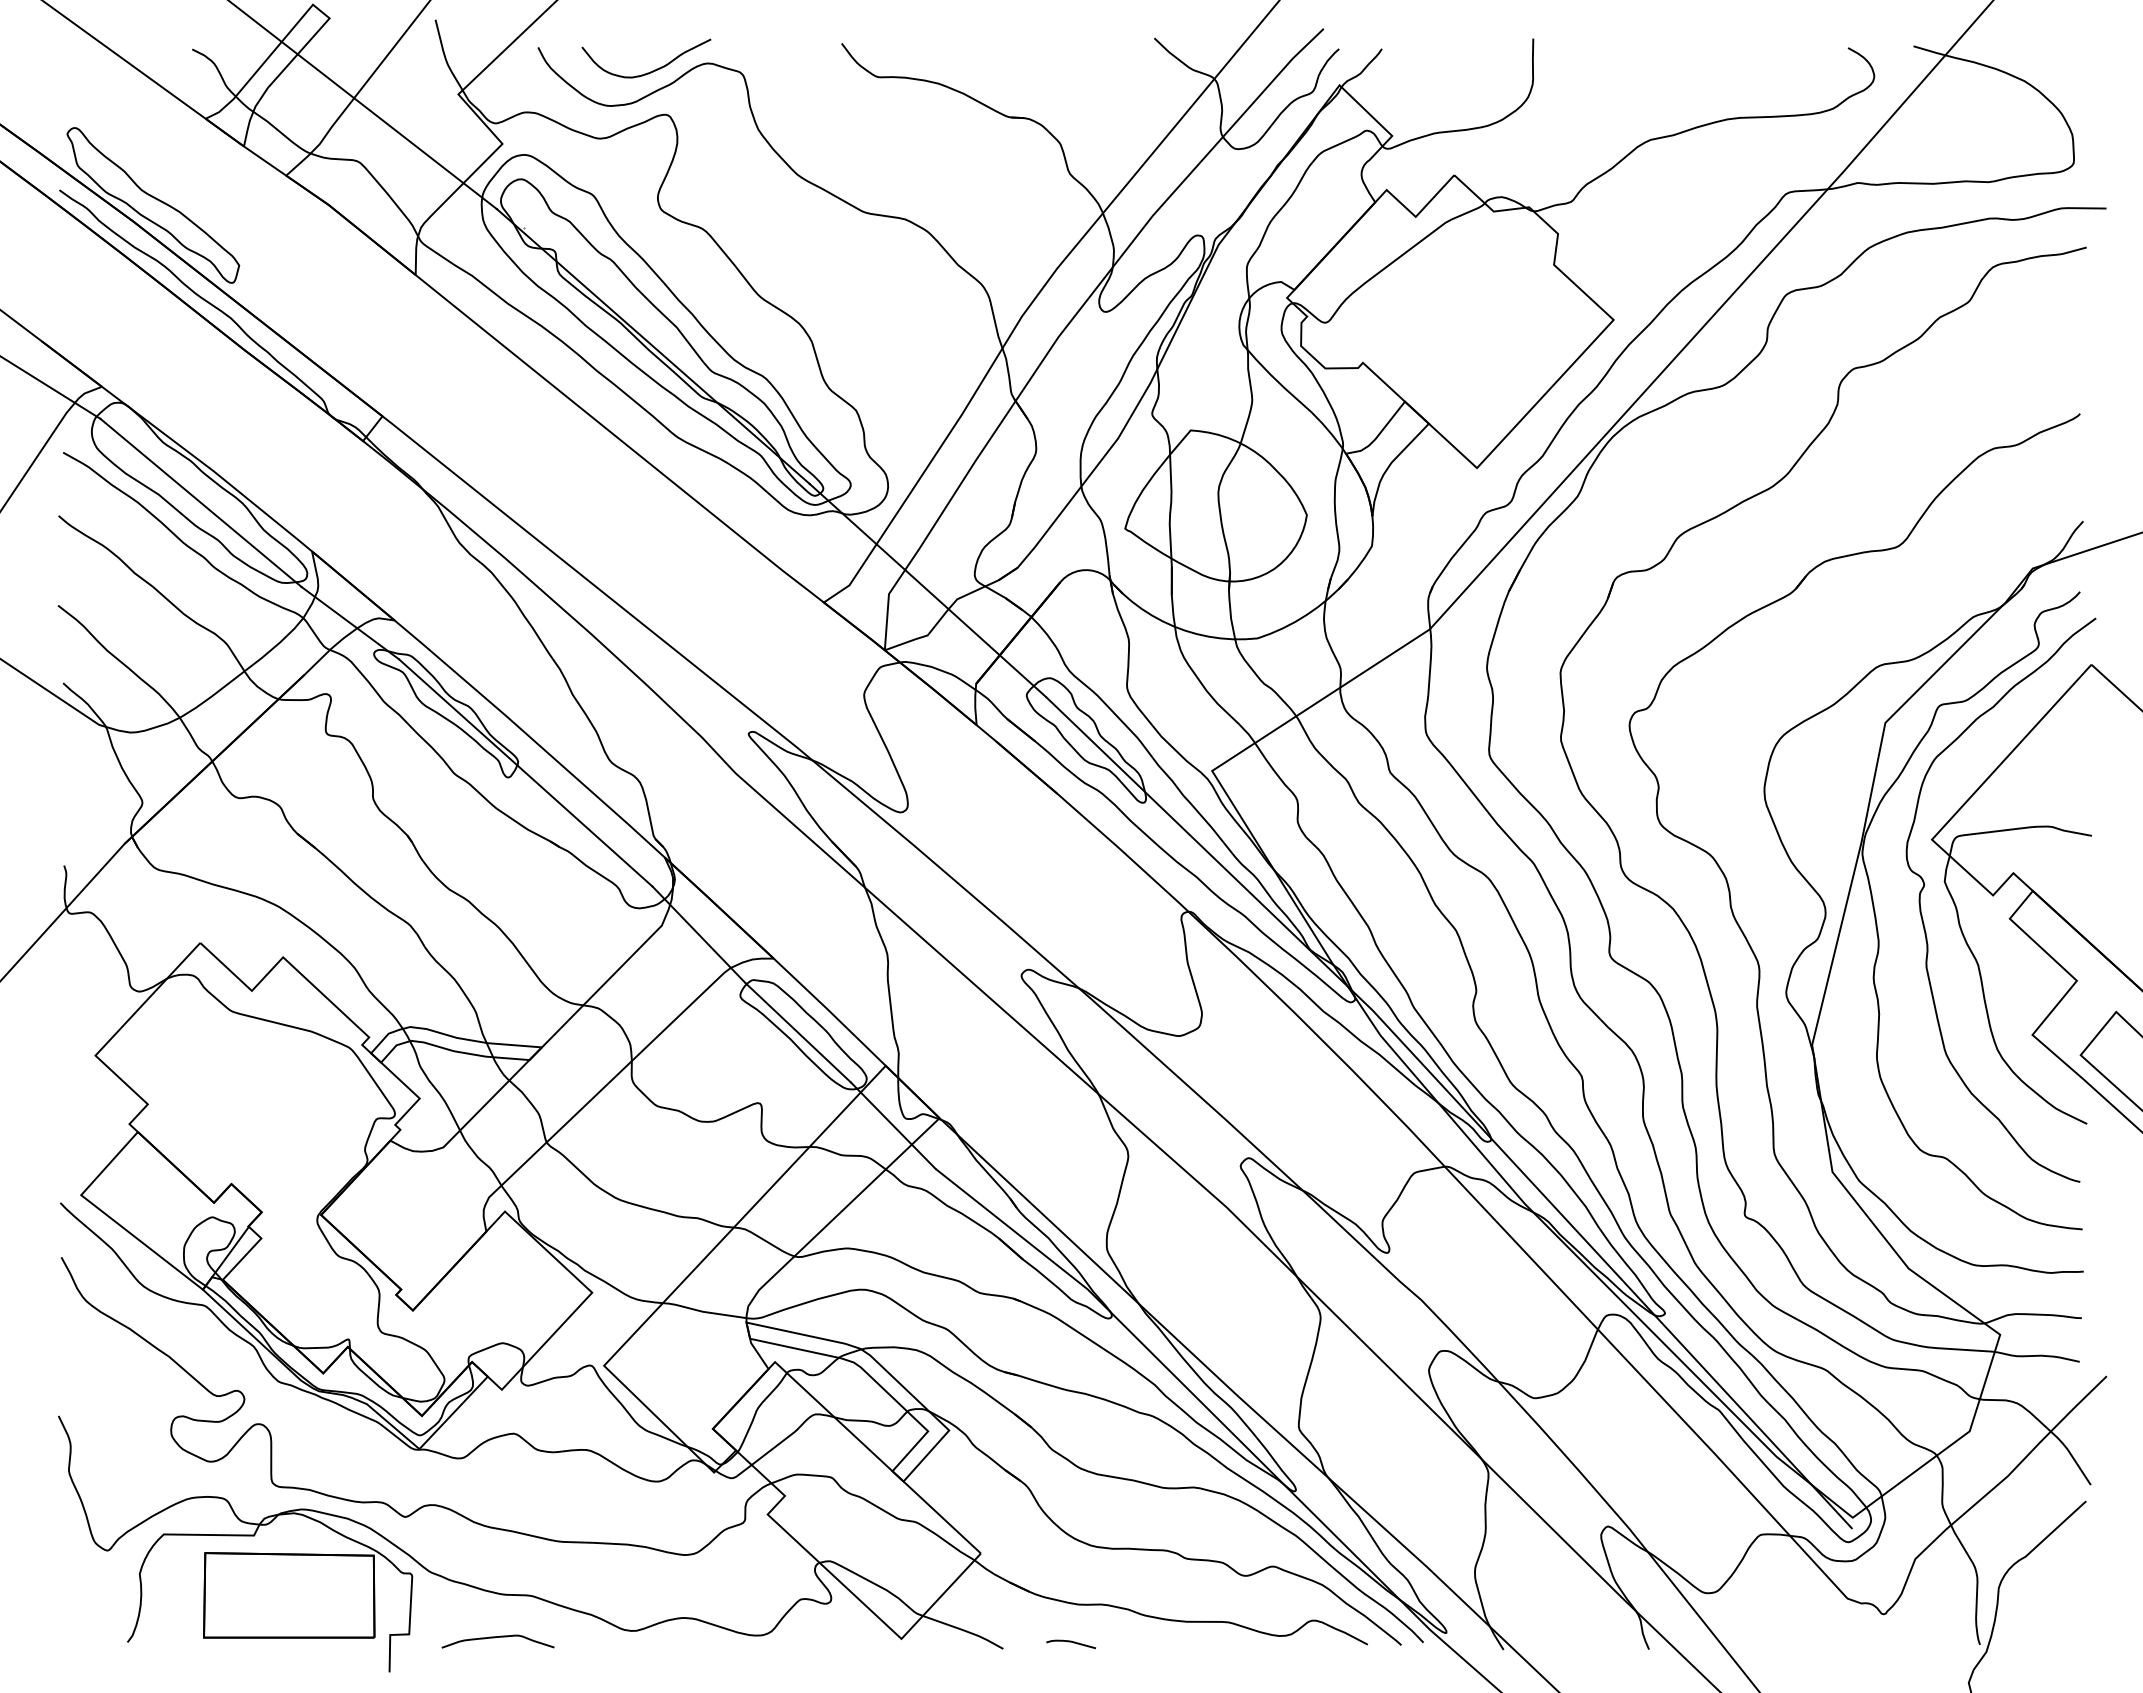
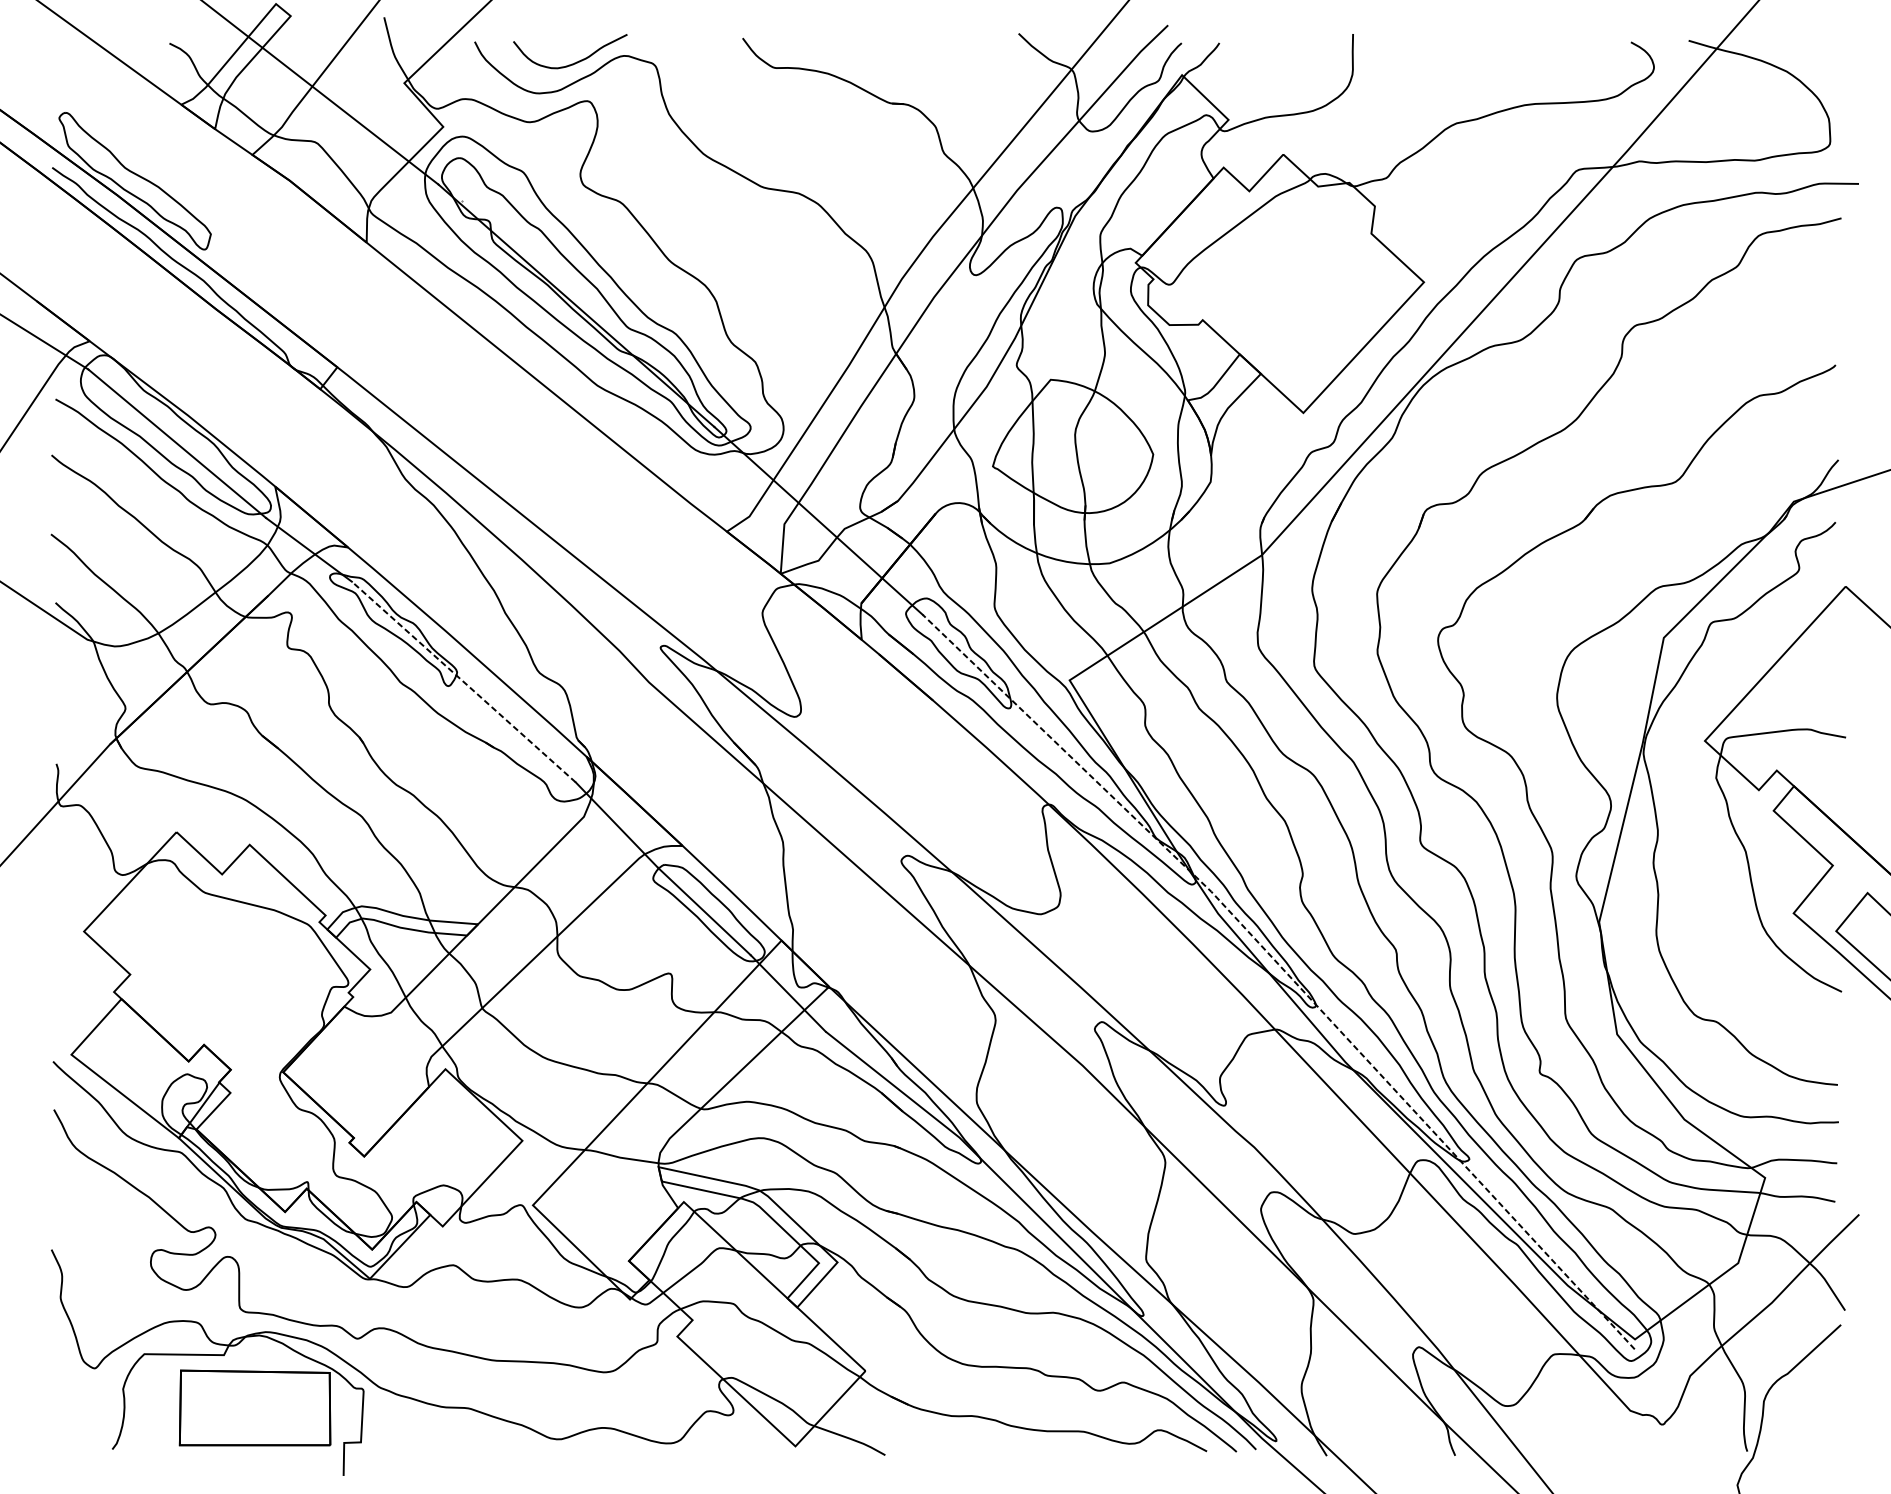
line: (525, 772) -> (463, 681), solid -> dashed
curve: (1924, 887) -> (1698, 783), removed
line: (1458, 1102) -> (1287, 972), solid -> dashed
curve: (495, 1638) -> (437, 1446), removed
curve: (1070, 1642) -> (944, 1449), removed

